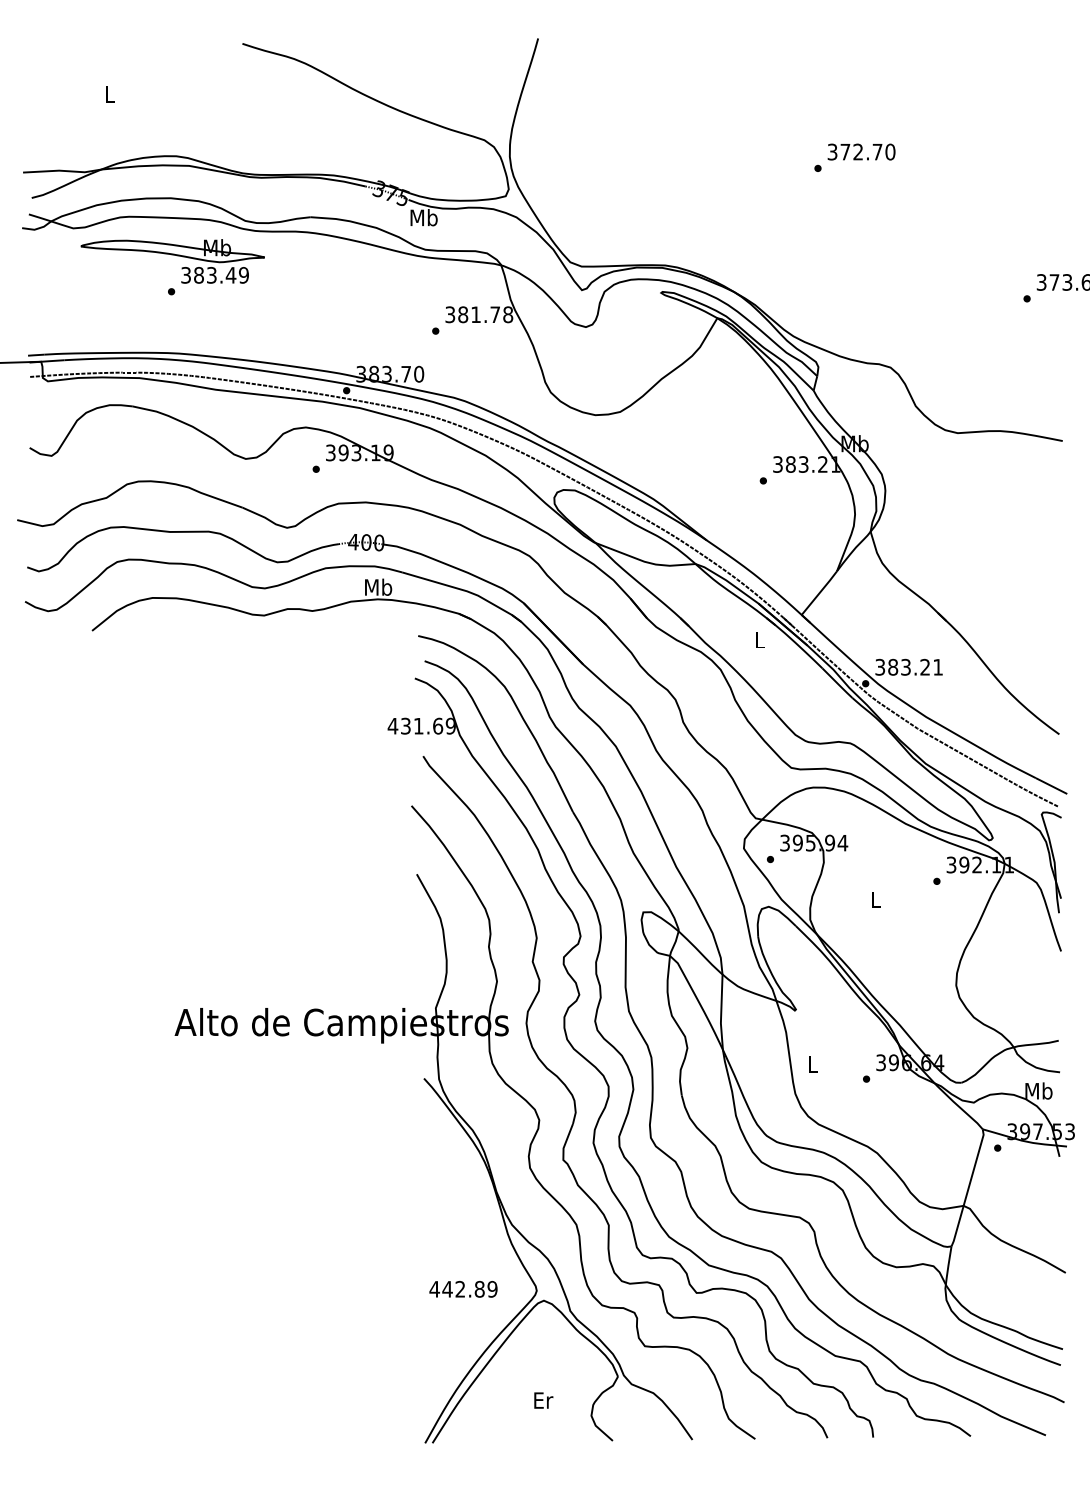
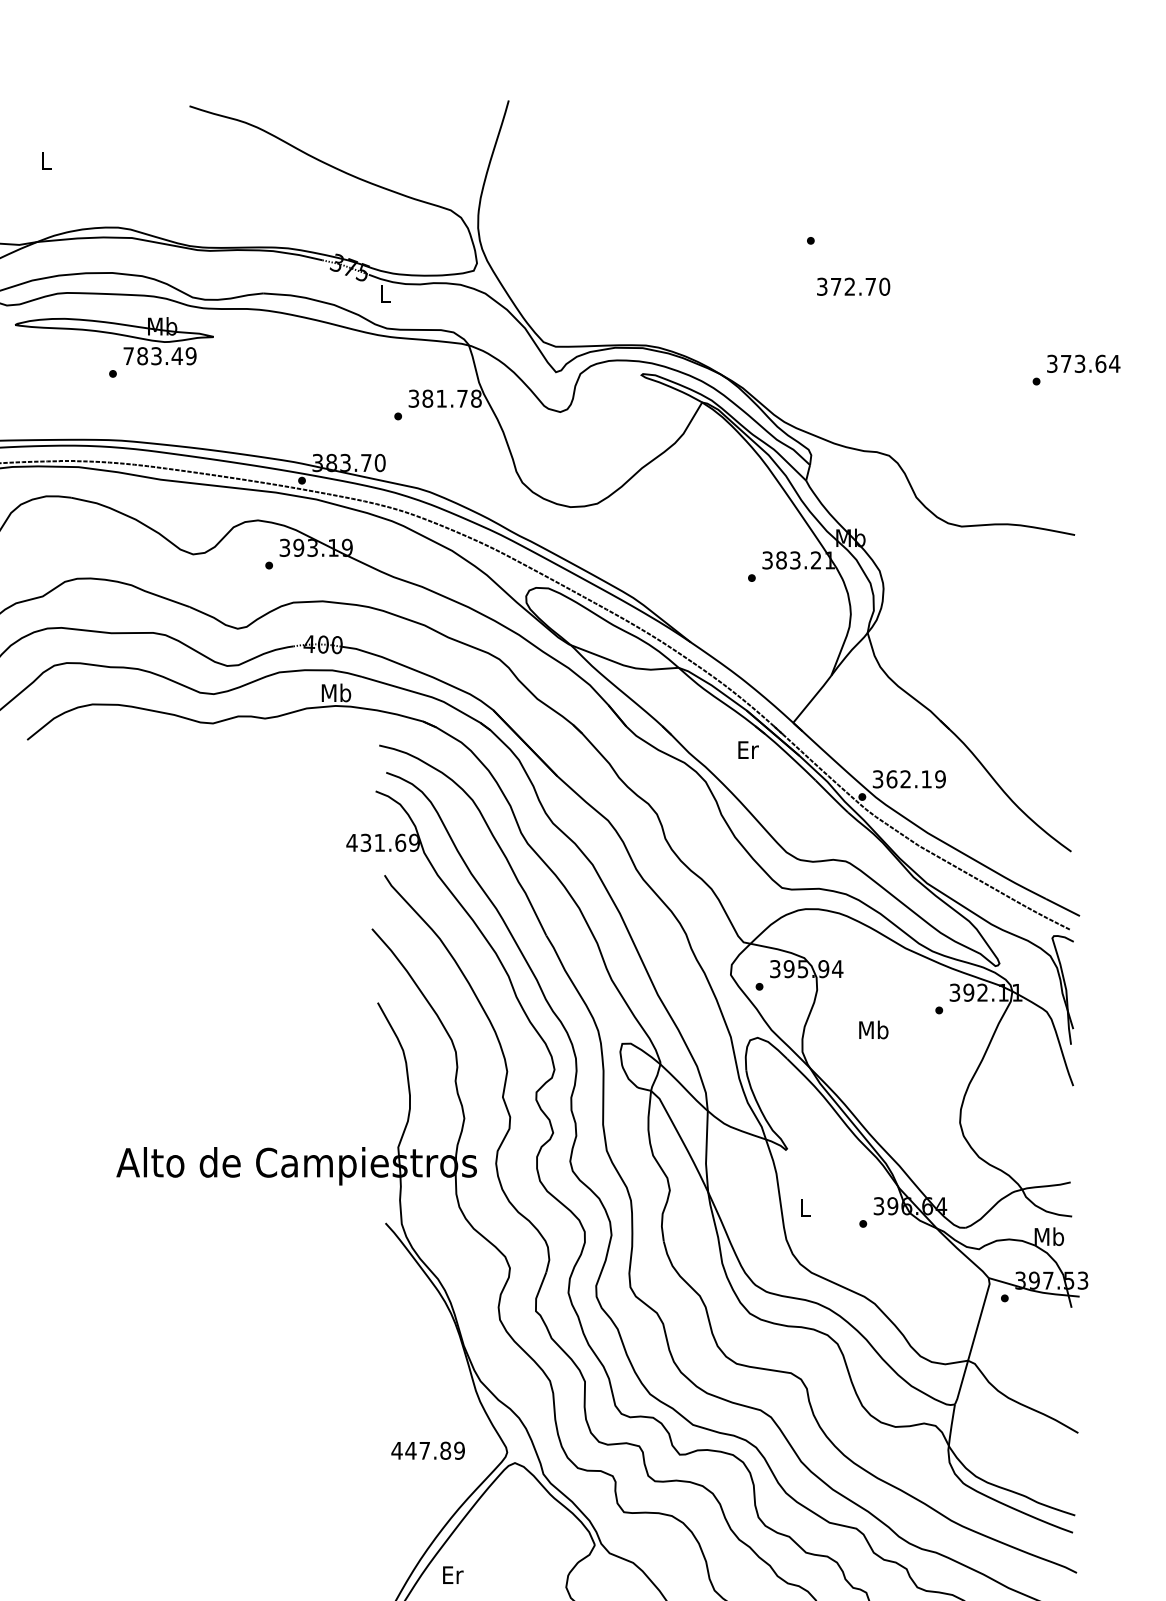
text: (861, 151) -> (853, 286), moved
text: (423, 217) -> (384, 293), Mb -> L
text: (185, 274) -> (128, 355), 383.49 -> 783.49
text: (759, 640) -> (747, 750), L -> Er
text: (915, 666) -> (916, 778), 383.21 -> 362.19
text: (875, 899) -> (872, 1029), L -> Mb
text: (460, 1288) -> (424, 1449), 442.89 -> 447.89
text: (543, 1400) -> (452, 1575), moved

